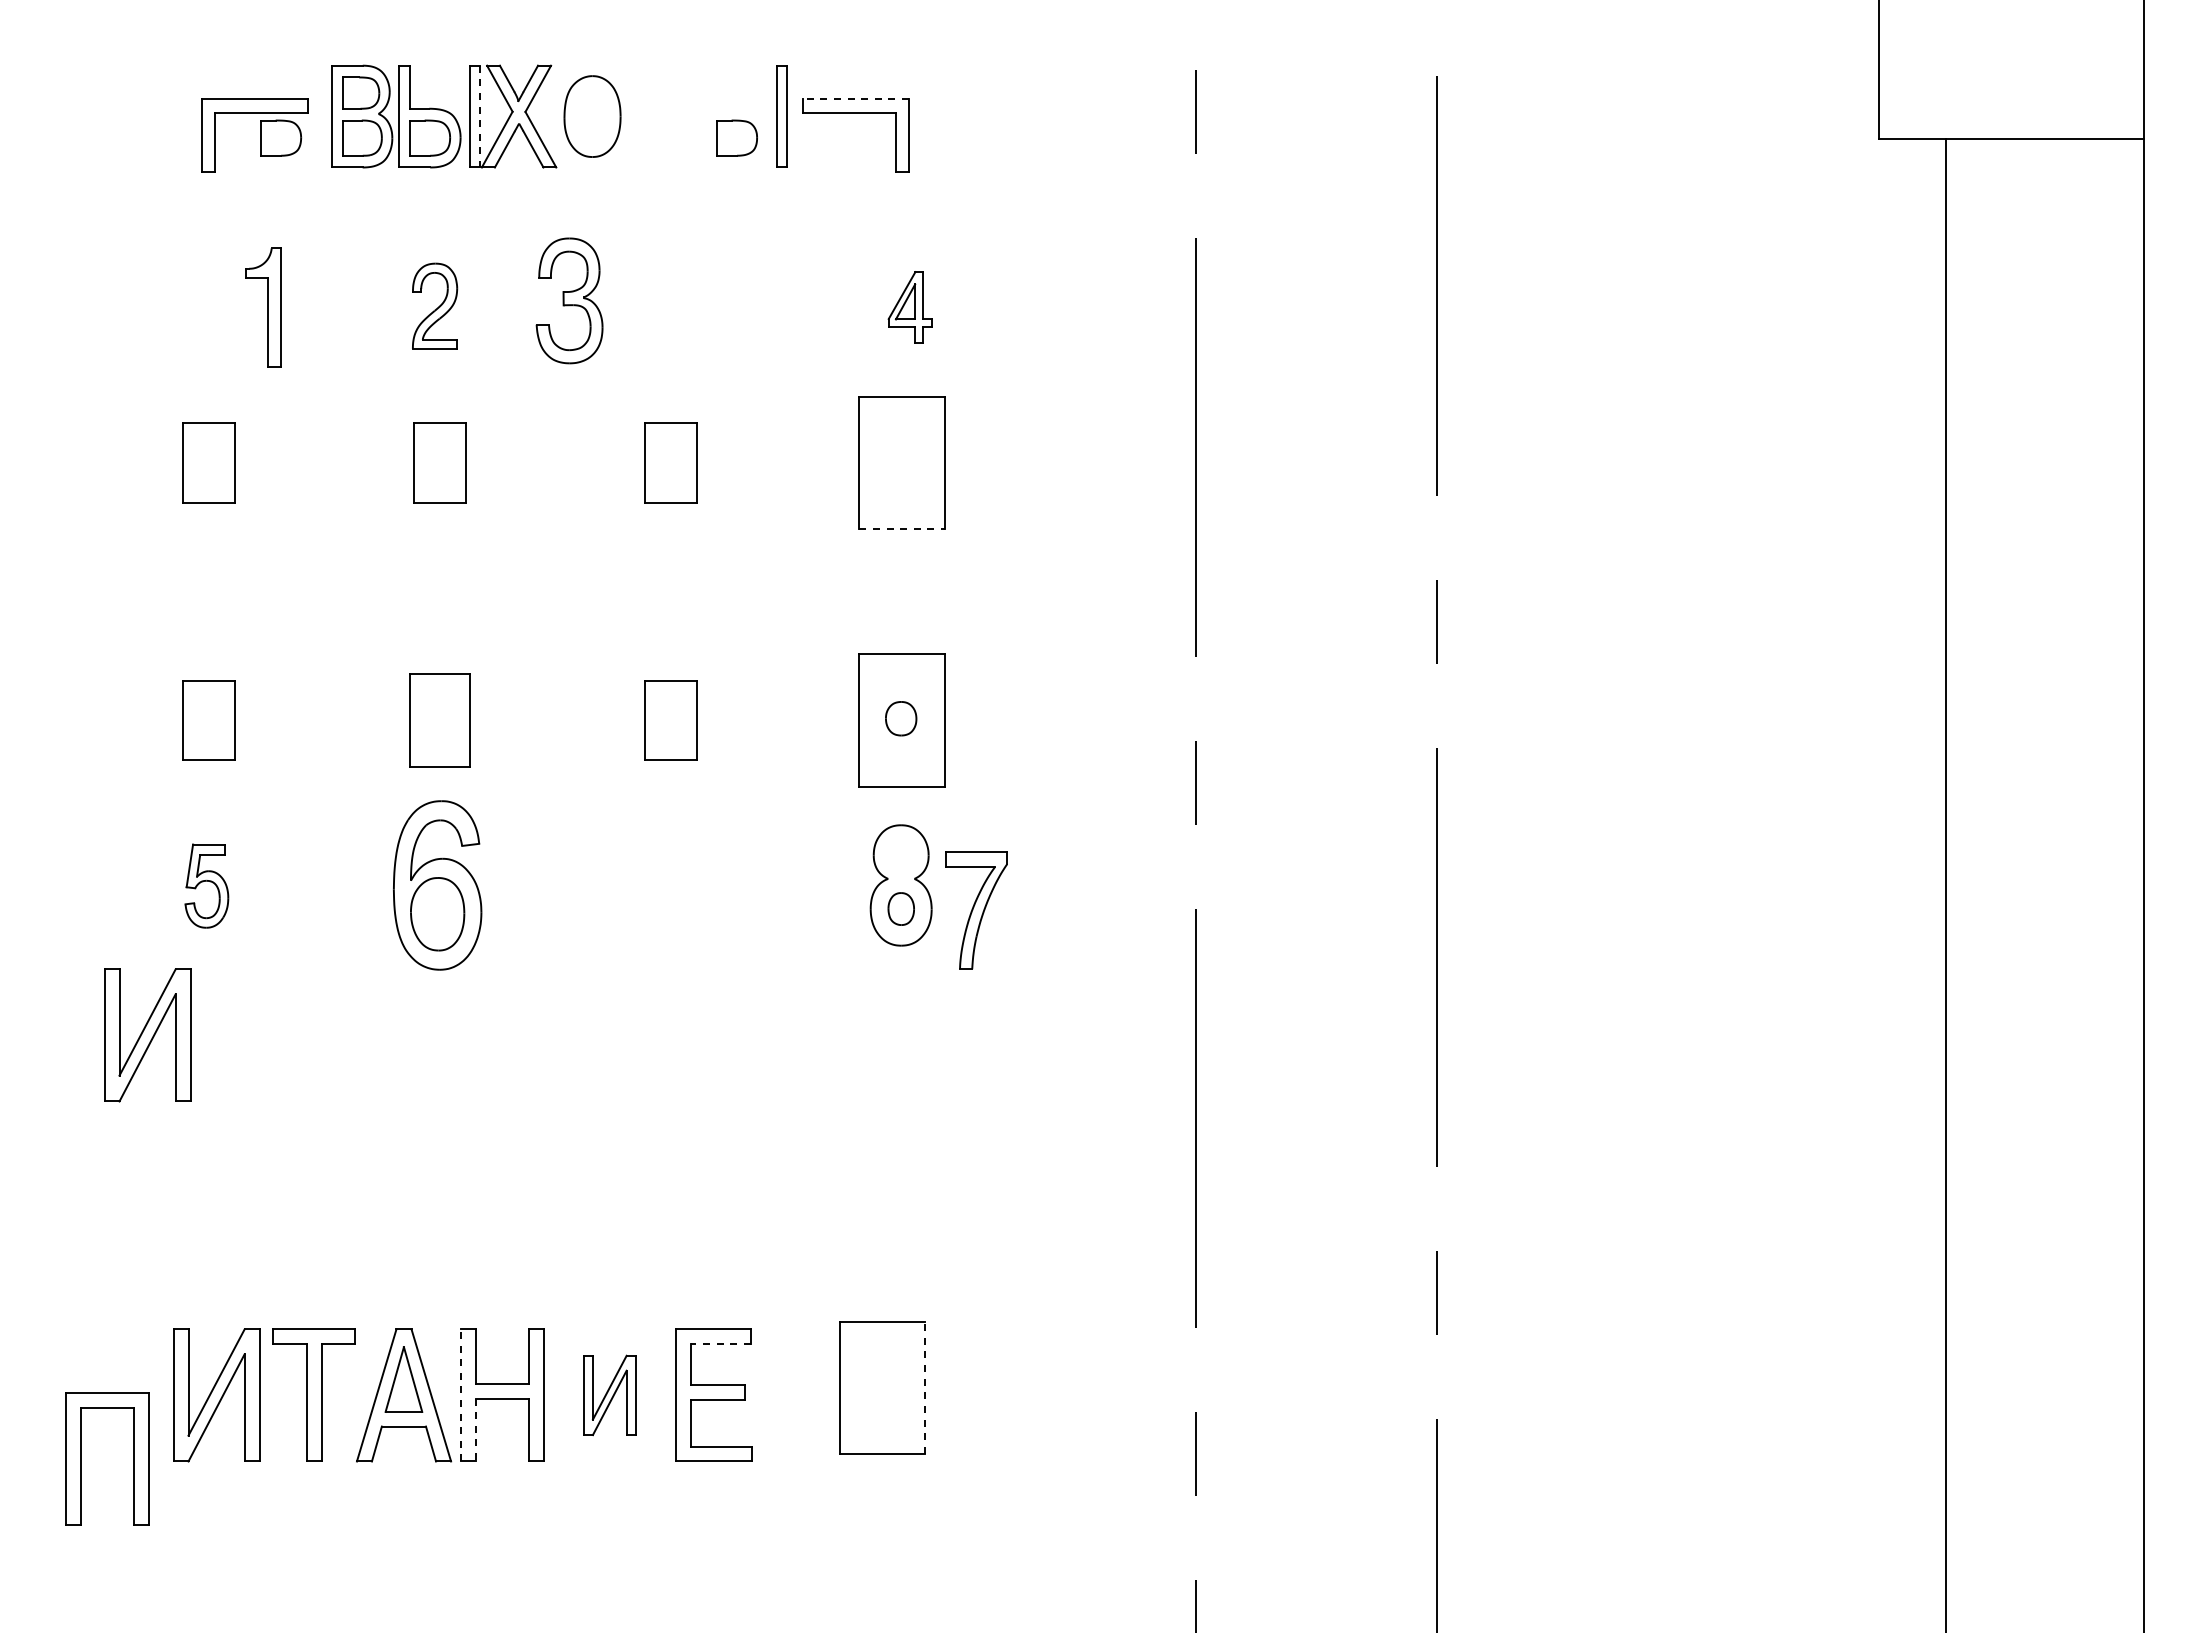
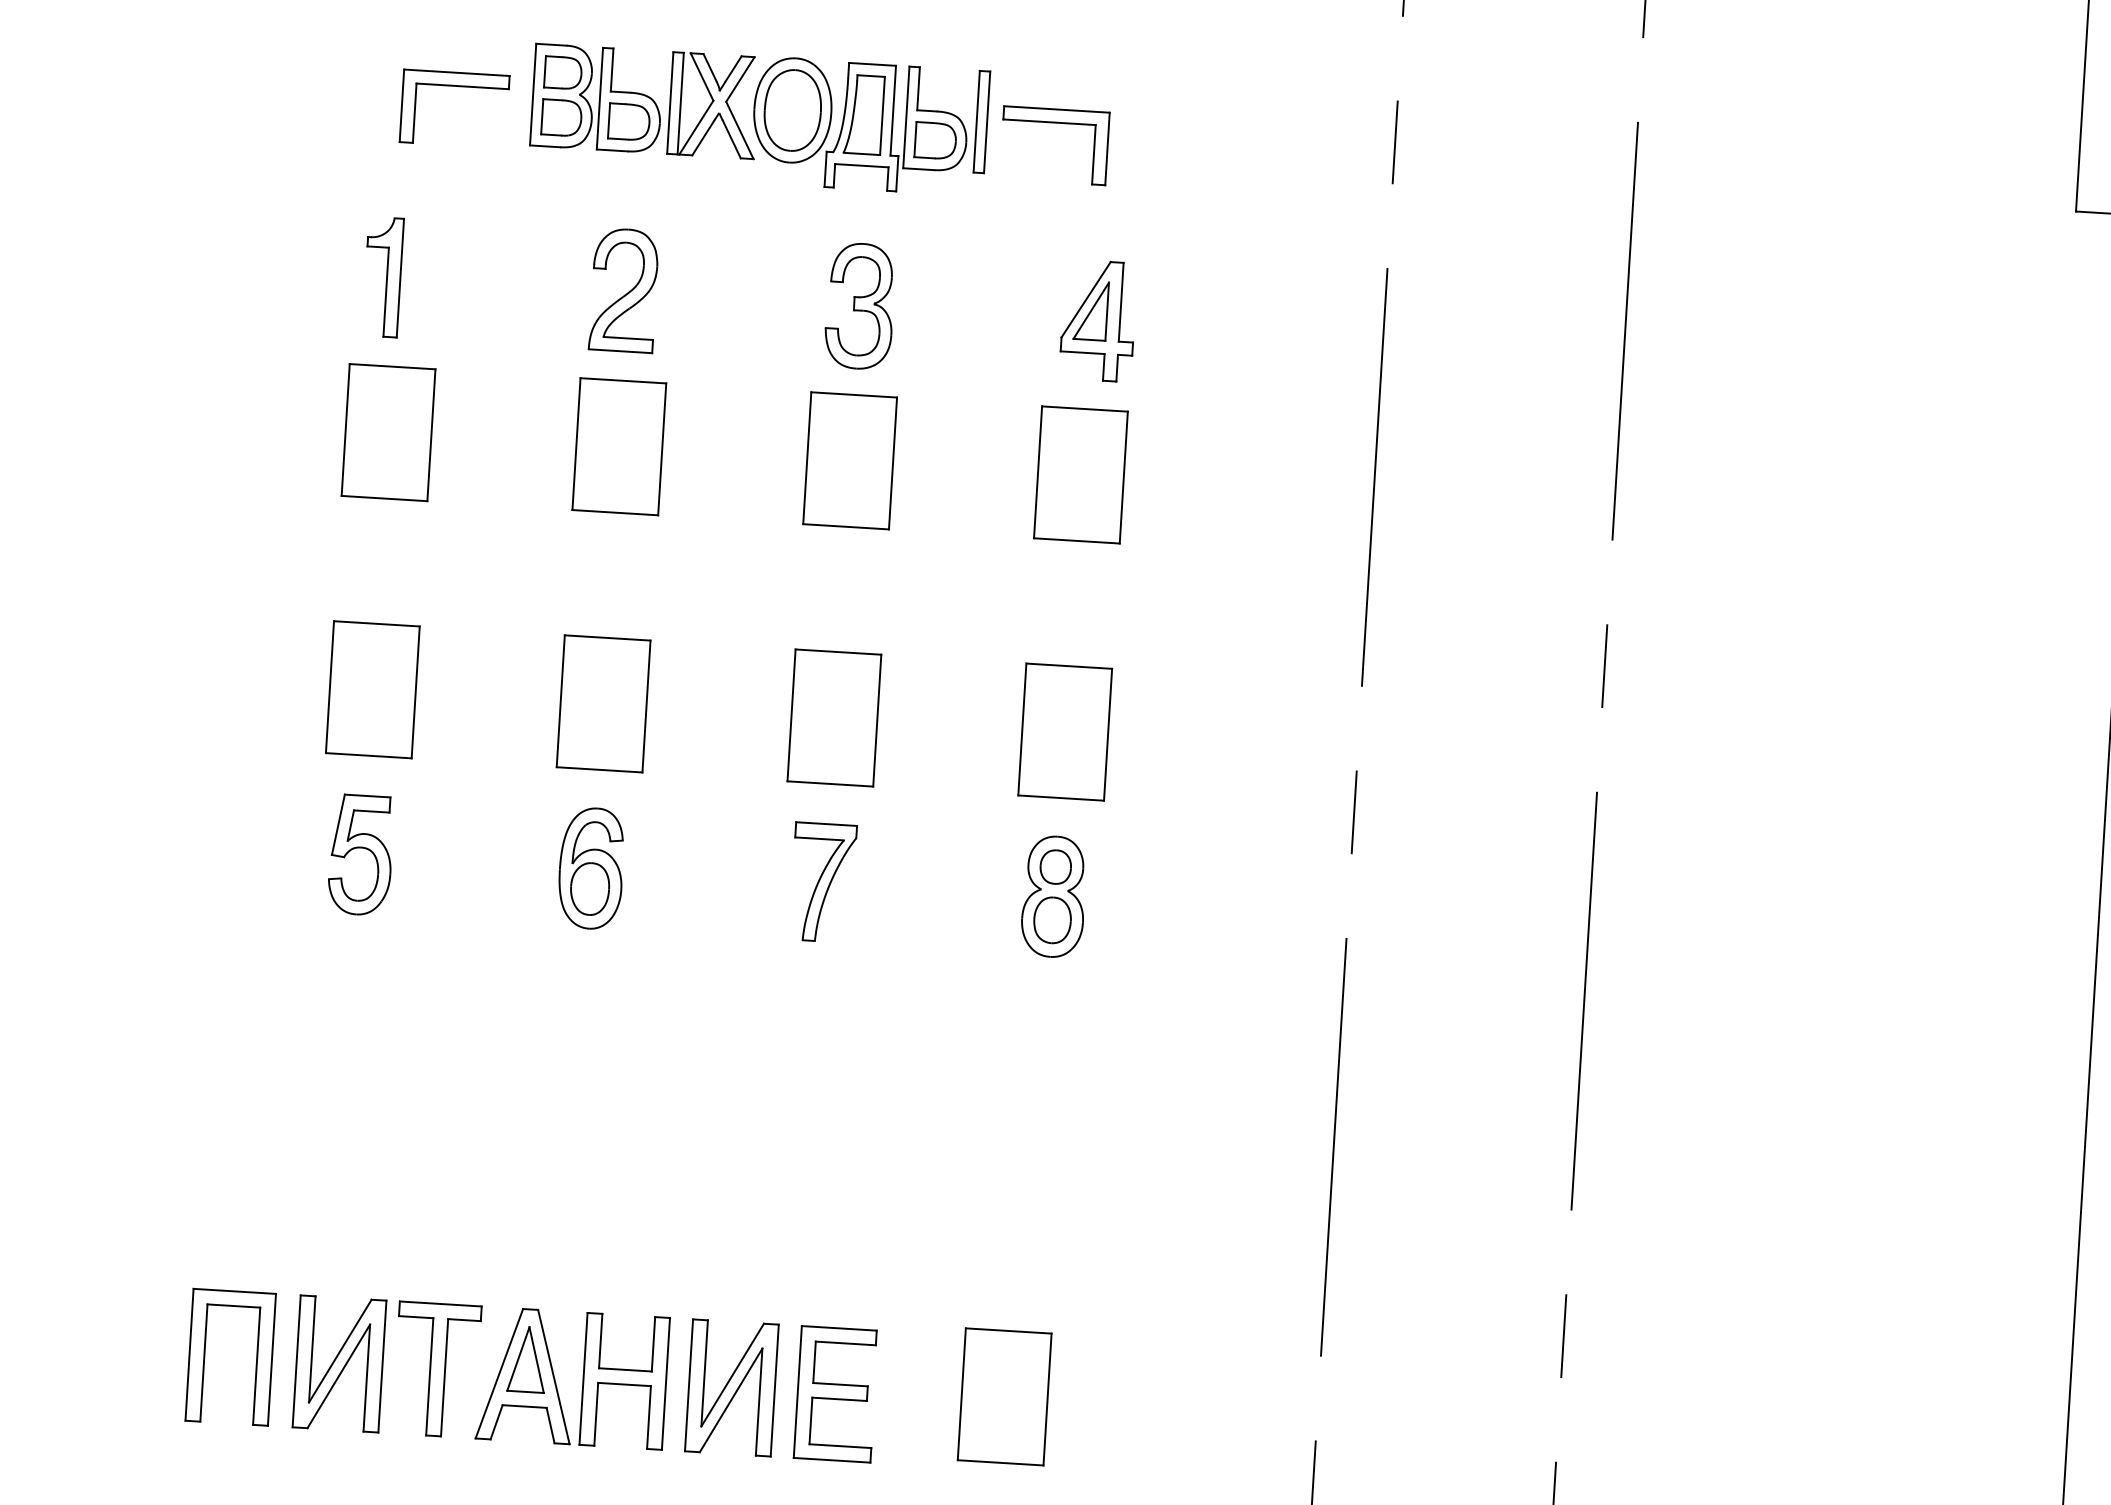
line: (856, 99) -> (1057, 109), dashed -> solid
line: (480, 116) -> (681, 103), dashed -> solid
part: (660, 127) -> (860, 125), added
part: (281, 137) -> (481, 112), removed
part: (569, 300) -> (860, 305), moved
part: (434, 305) -> (623, 289), size x1.43
part: (263, 307) -> (382, 276), moved
part: (909, 307) -> (1097, 320), size x1.67
part: (208, 462) -> (388, 432), size x1.67
part: (439, 462) -> (619, 446), size x1.67
part: (670, 462) -> (849, 460), size x1.67
line: (902, 528) -> (1077, 540), dashed -> solid
part: (901, 718) -> (1056, 866), moved
part: (208, 720) -> (372, 689), size x1.67
part: (439, 720) -> (603, 703), size x1.43
part: (670, 720) -> (833, 718), size x1.67
part: (206, 885) -> (360, 854), size x1.43
part: (437, 885) -> (591, 868), size x0.71
part: (901, 908) -> (1052, 919), size x1.43
part: (976, 910) -> (822, 882), moved
part: (147, 1035) -> (292, 1000), removed
line: (720, 1344) -> (845, 1343), dashed -> solid
line: (925, 1387) -> (1047, 1399), dashed -> solid
line: (461, 1394) -> (584, 1378), dashed -> solid
part: (609, 1395) -> (731, 1388), size x1.67
line: (475, 1430) -> (595, 1414), dashed -> solid
part: (81, 1458) -> (204, 1354), moved

